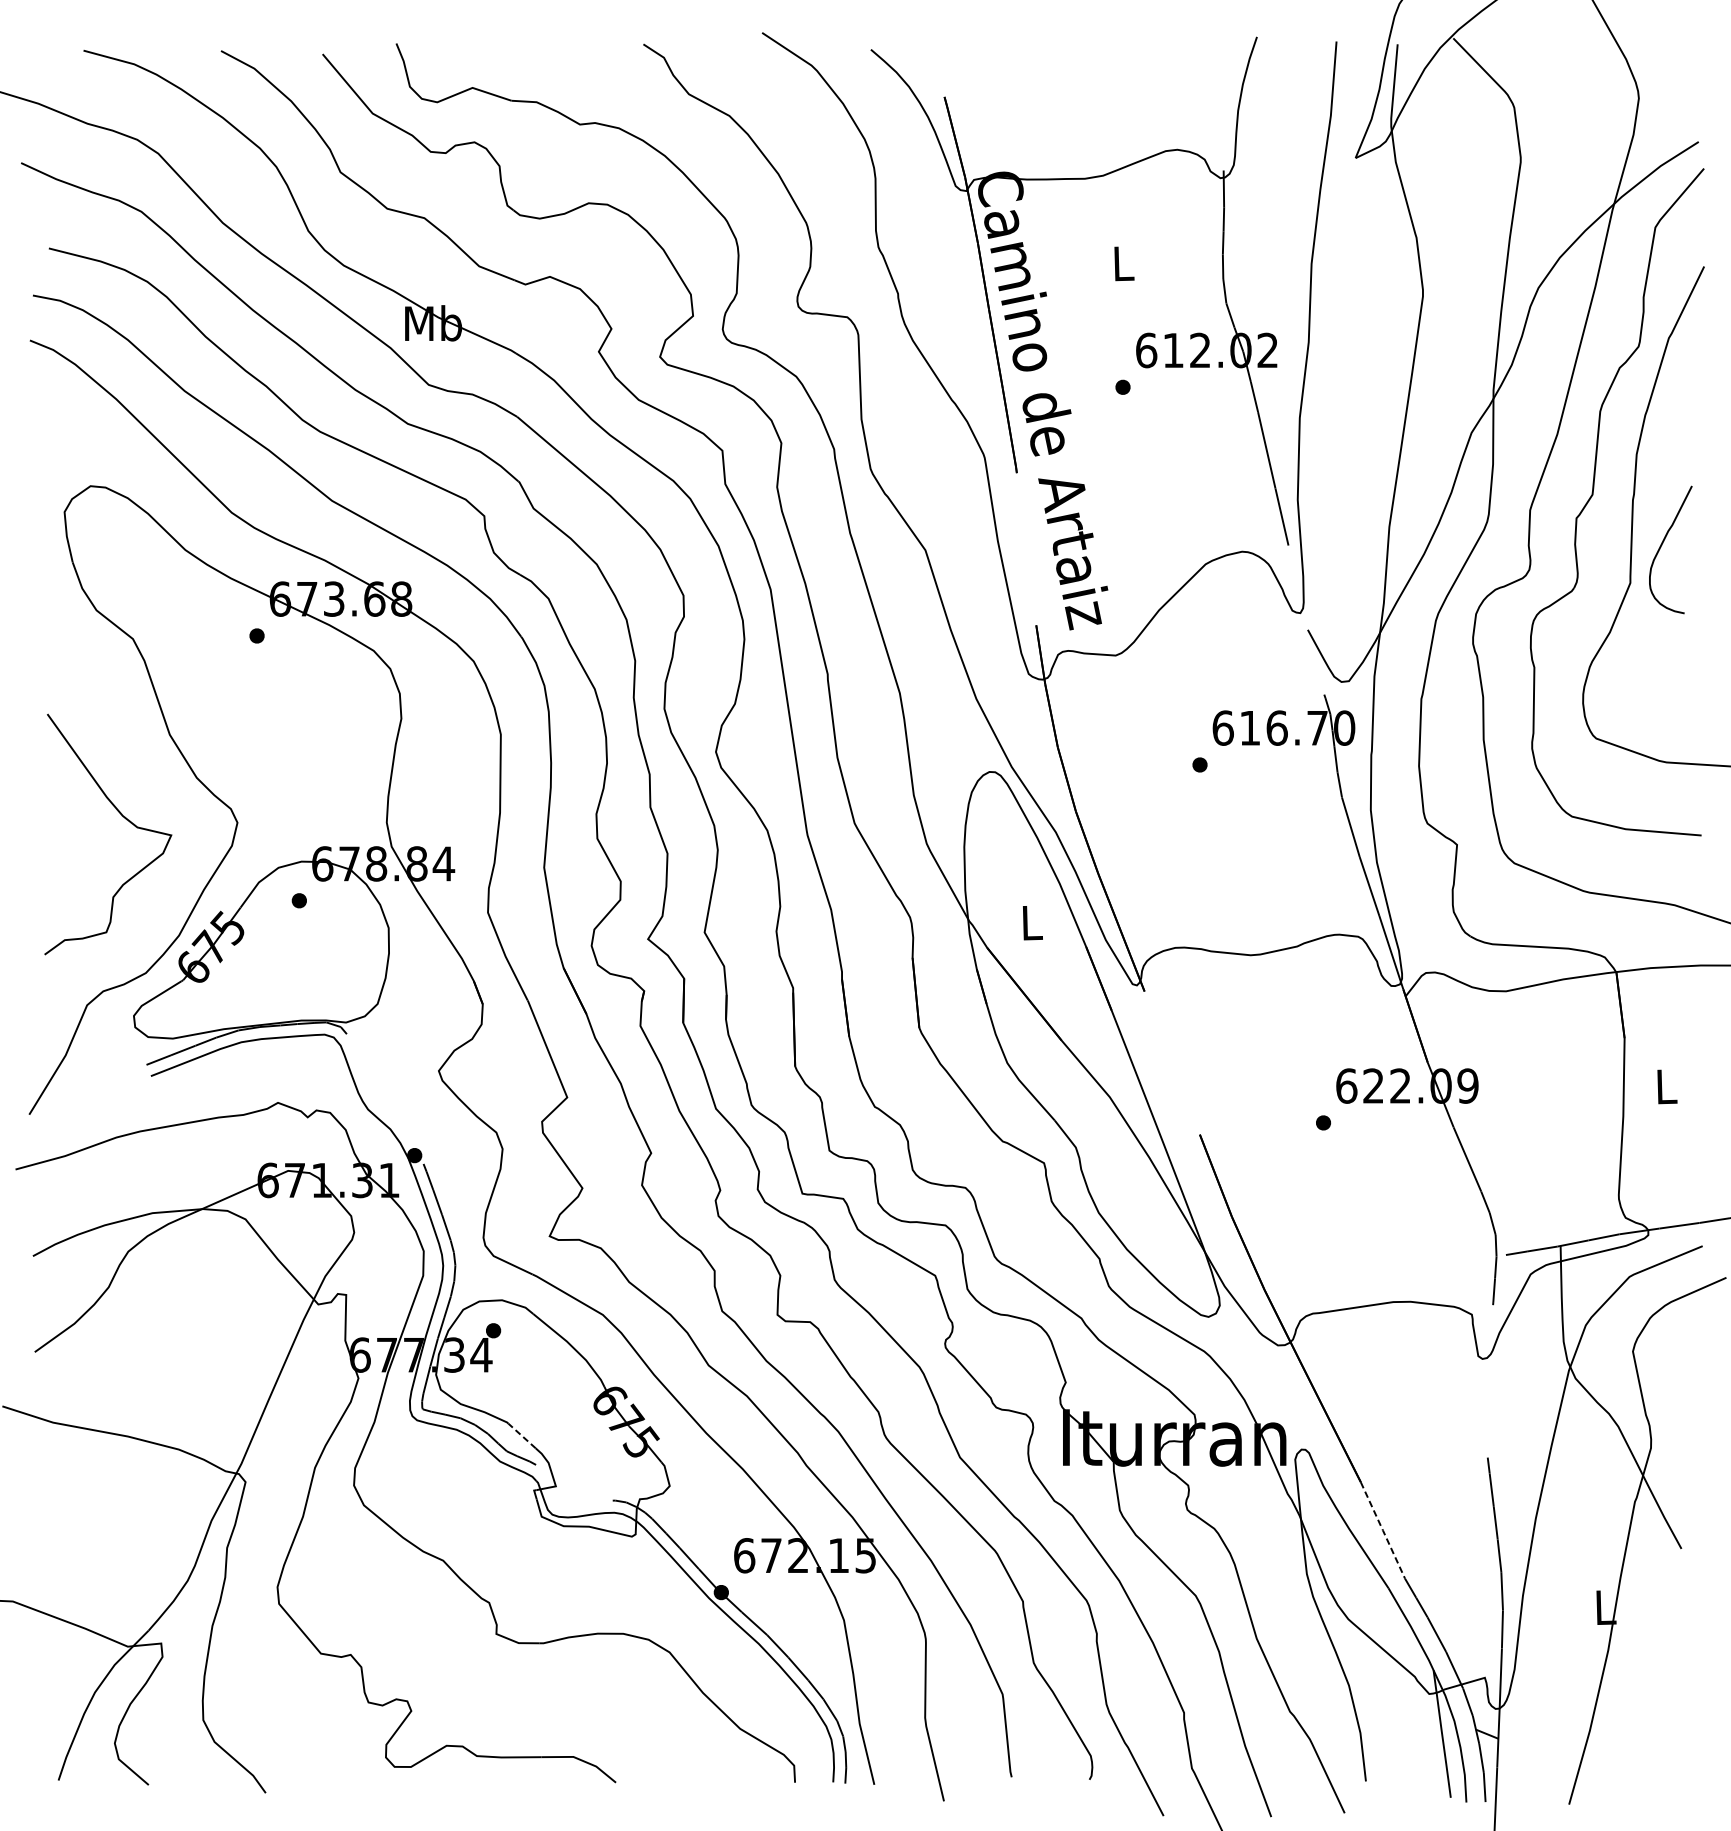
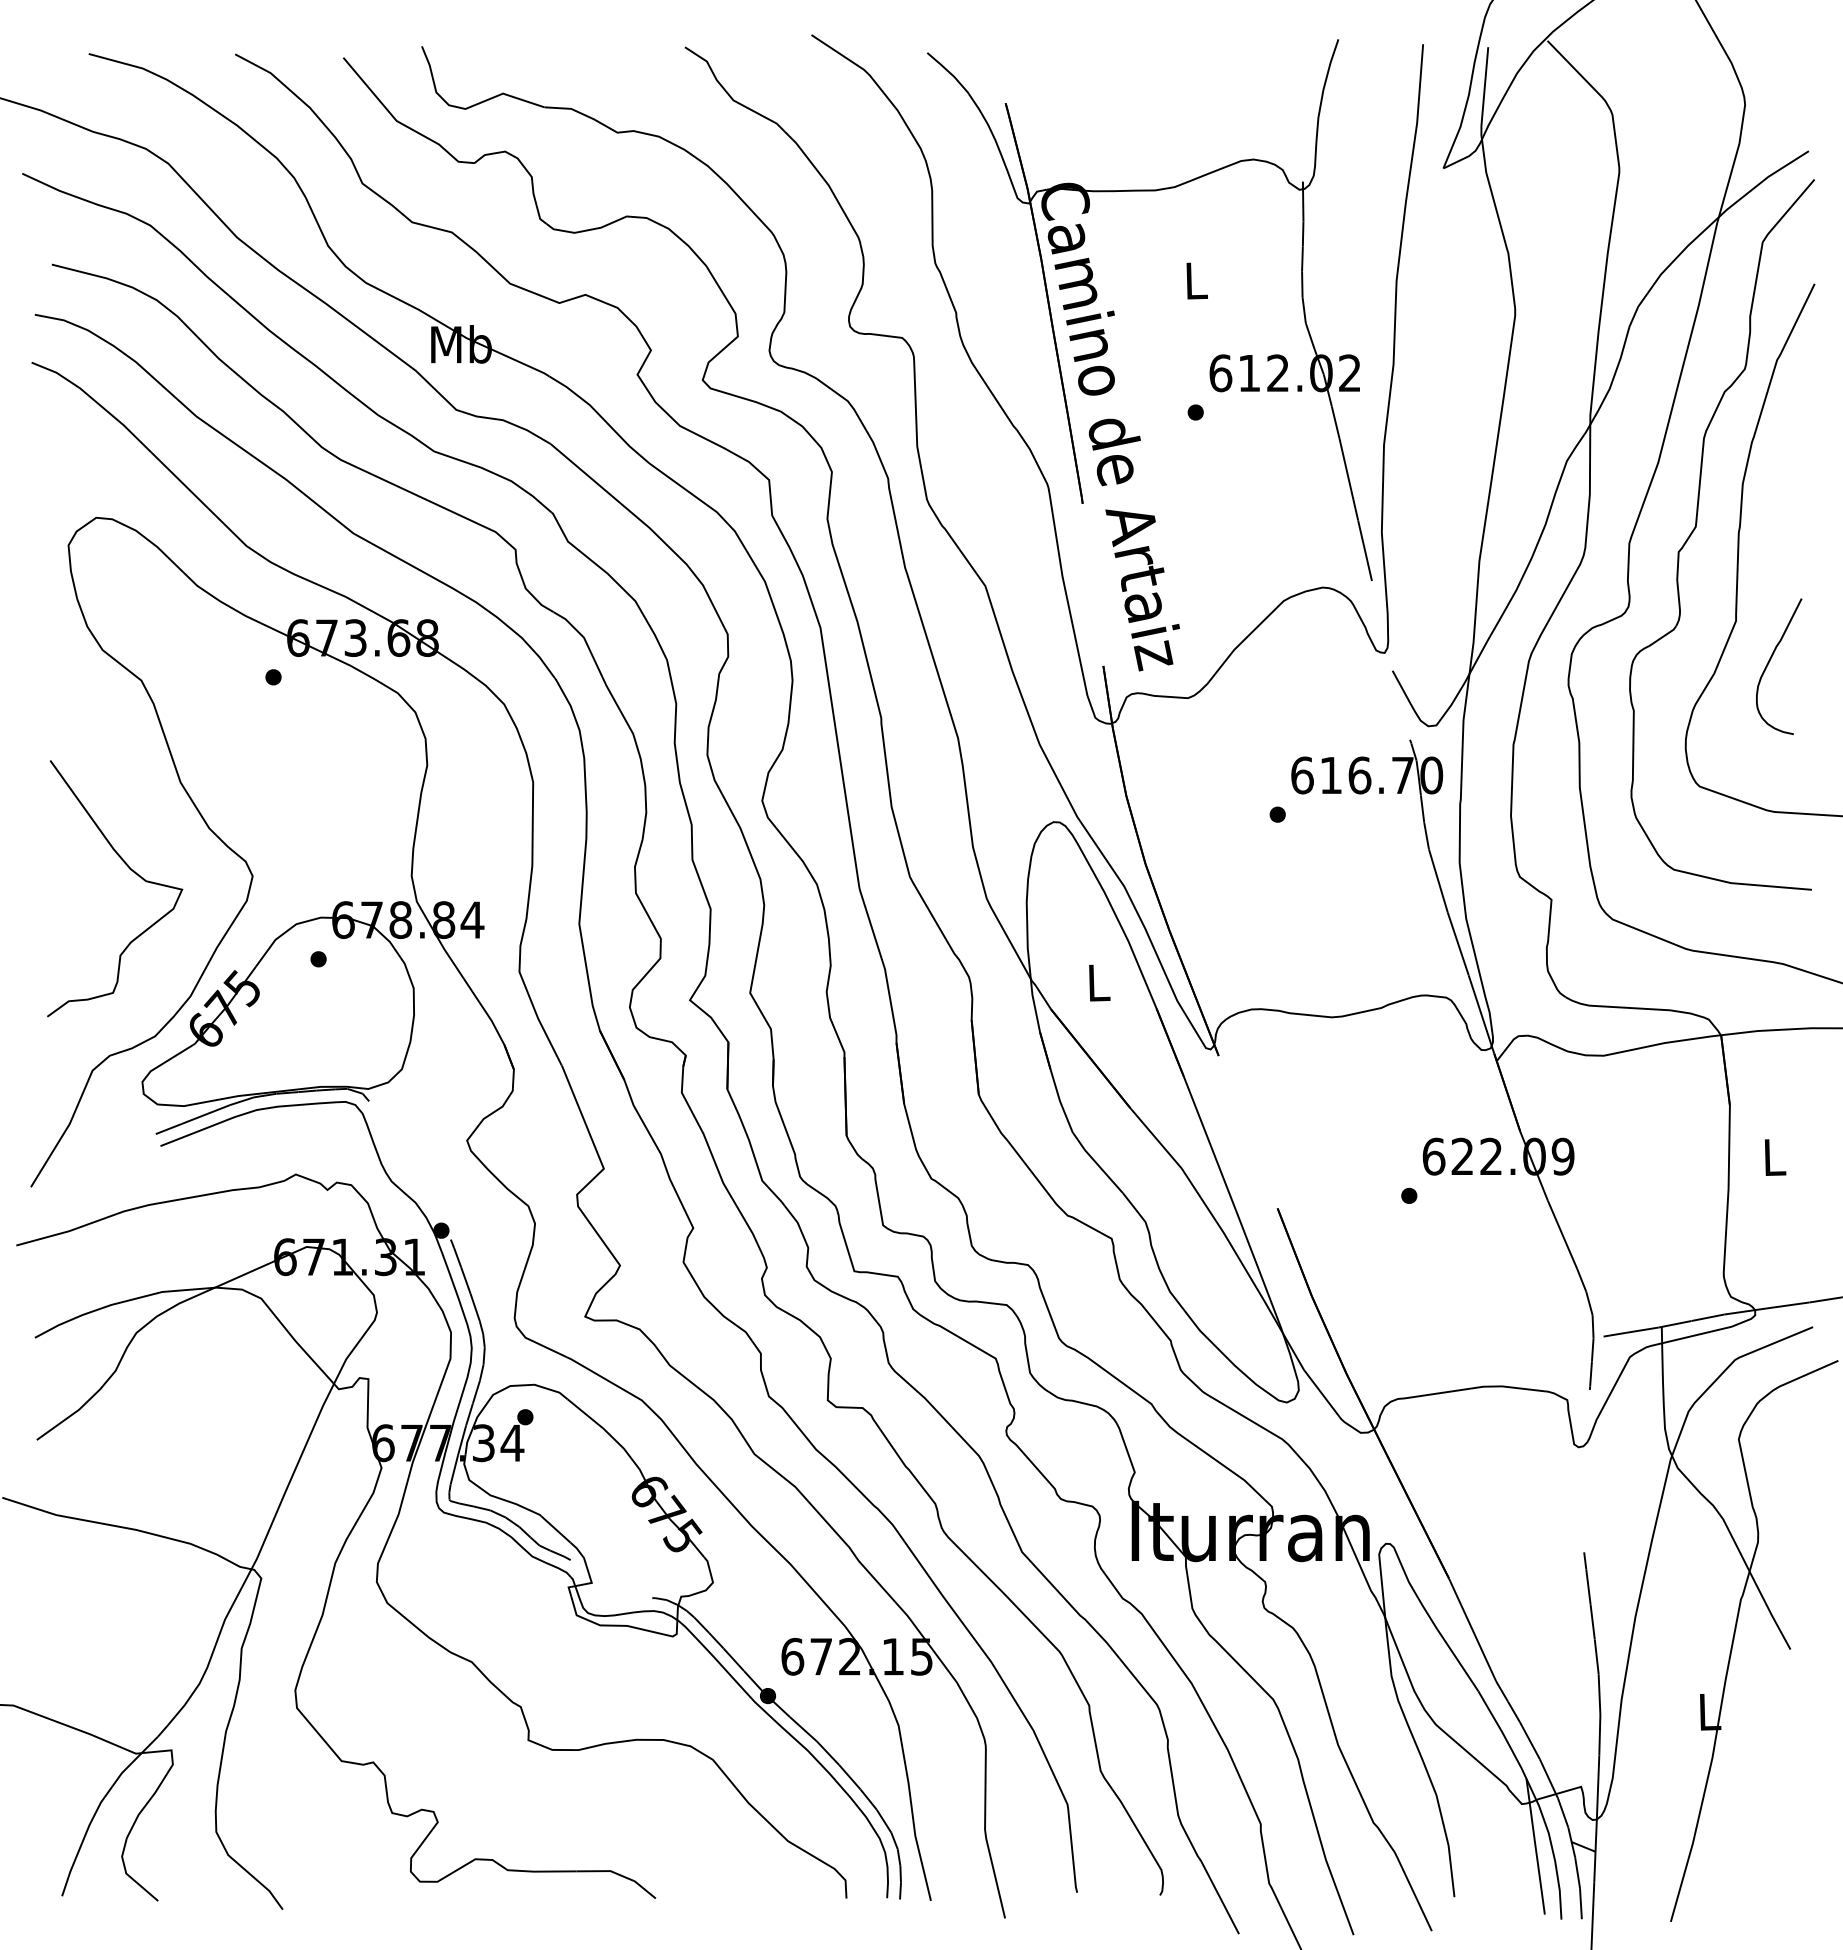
curve: (1662, 545) -> (1770, 661), moved
line: (521, 1436) -> (555, 1529), dashed -> solid
line: (1382, 1530) -> (1472, 1629), dashed -> solid

